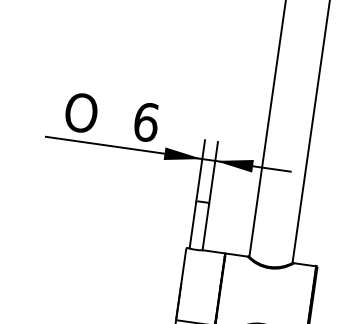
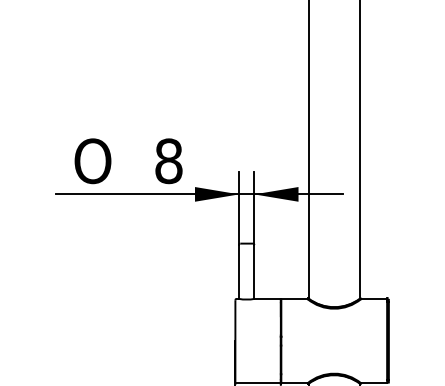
text: (146, 121) -> (168, 160), 6 -> 8

